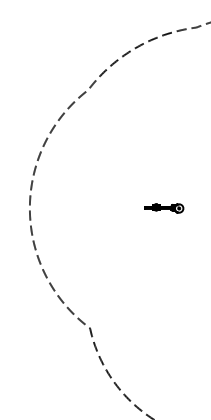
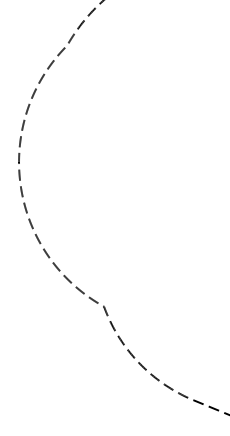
part: (164, 208) -> (168, 164), removed

